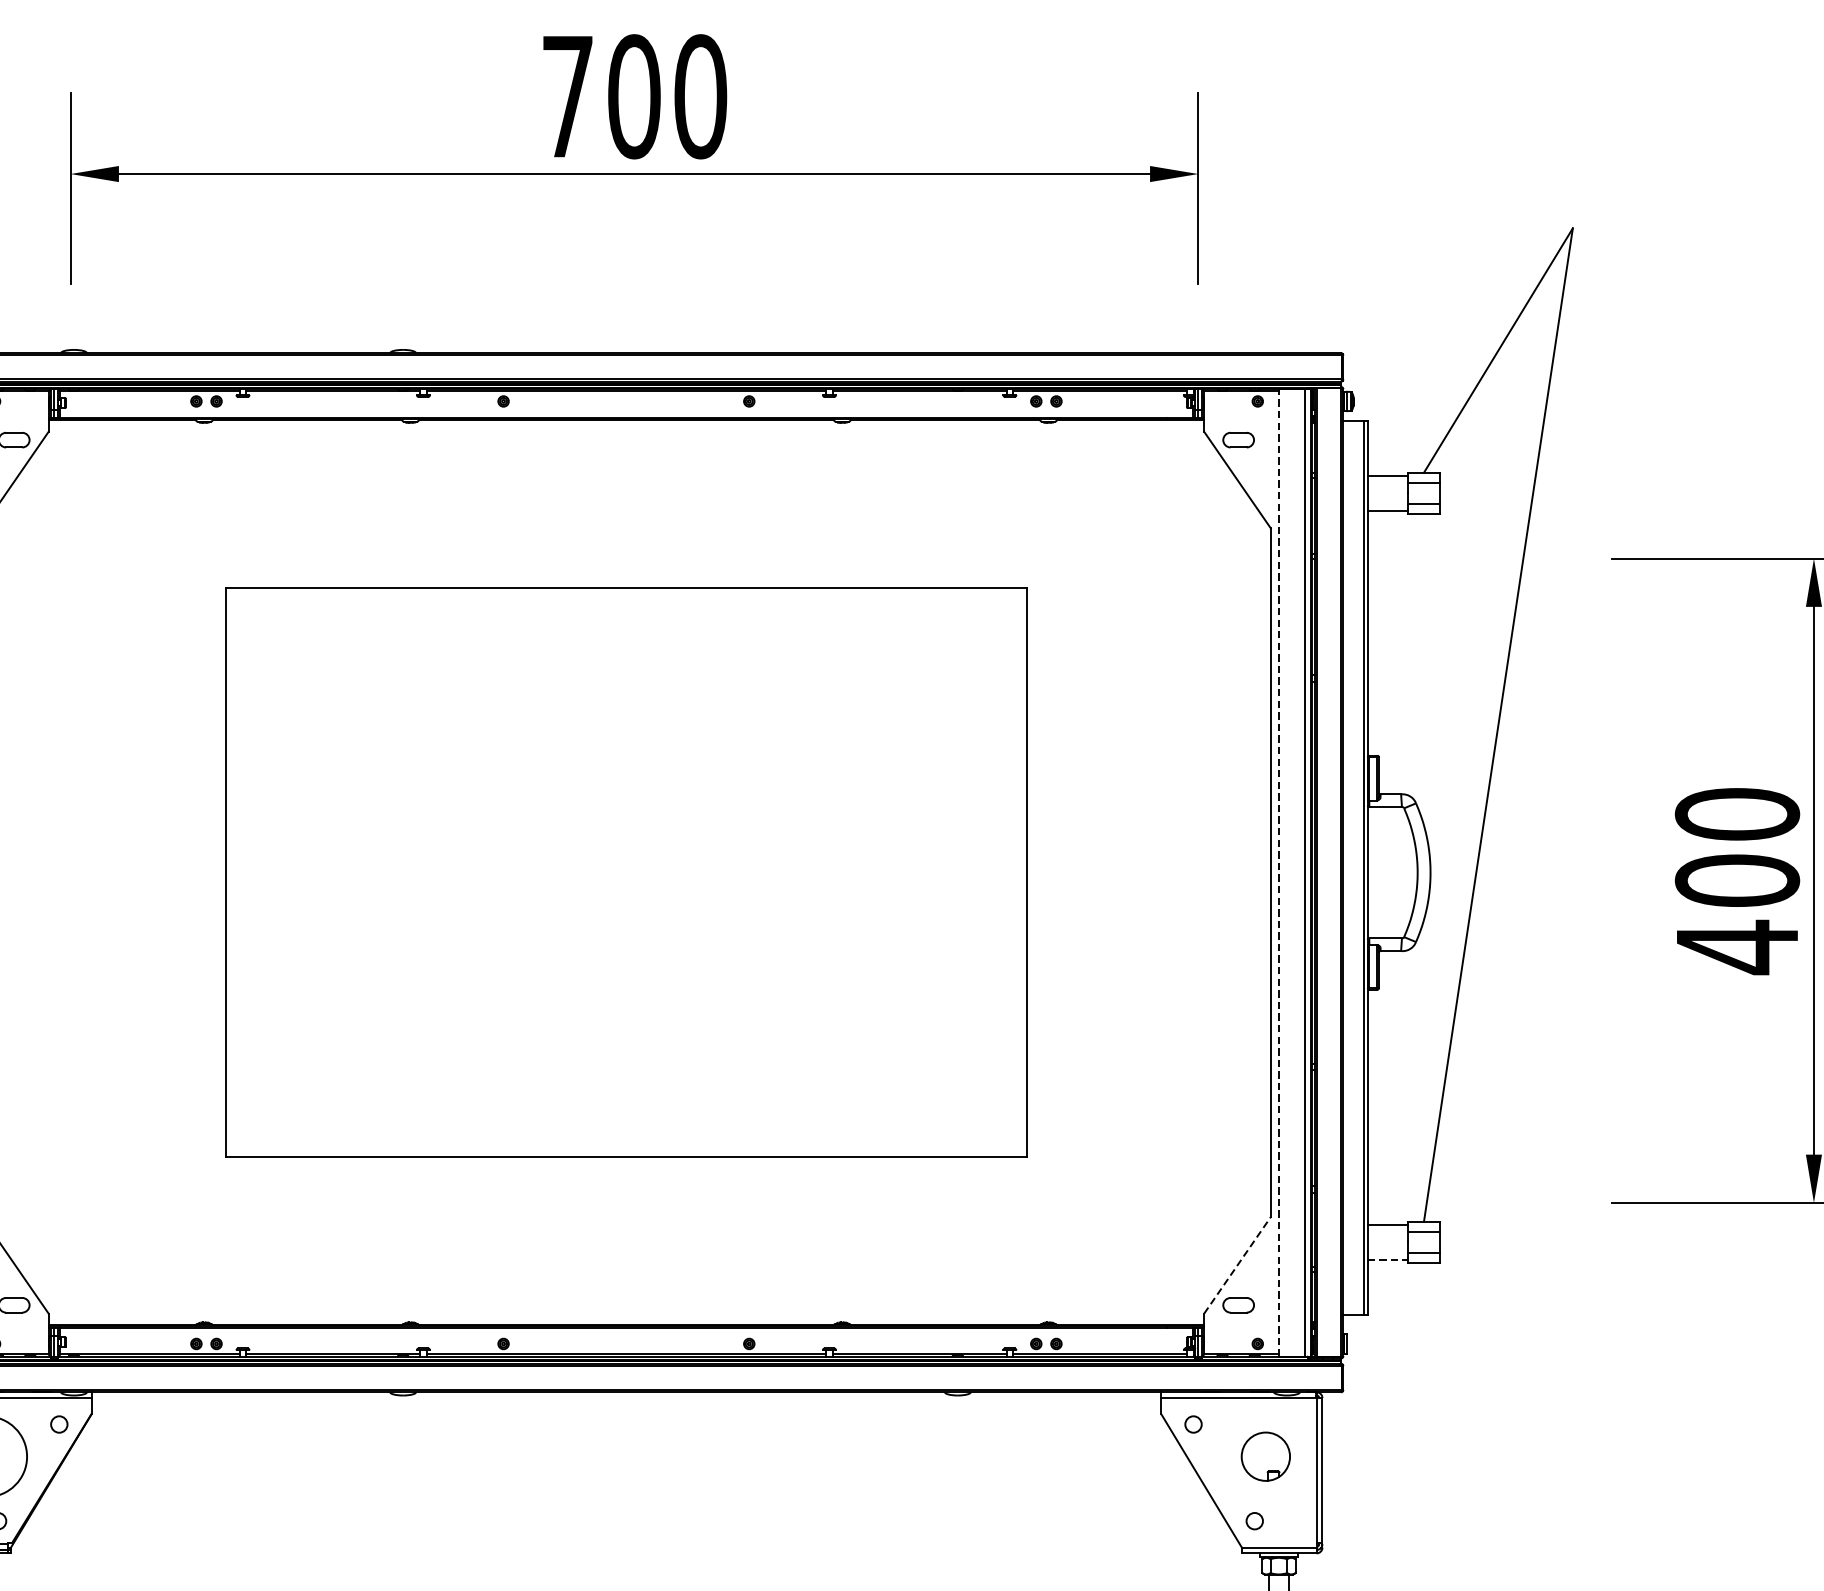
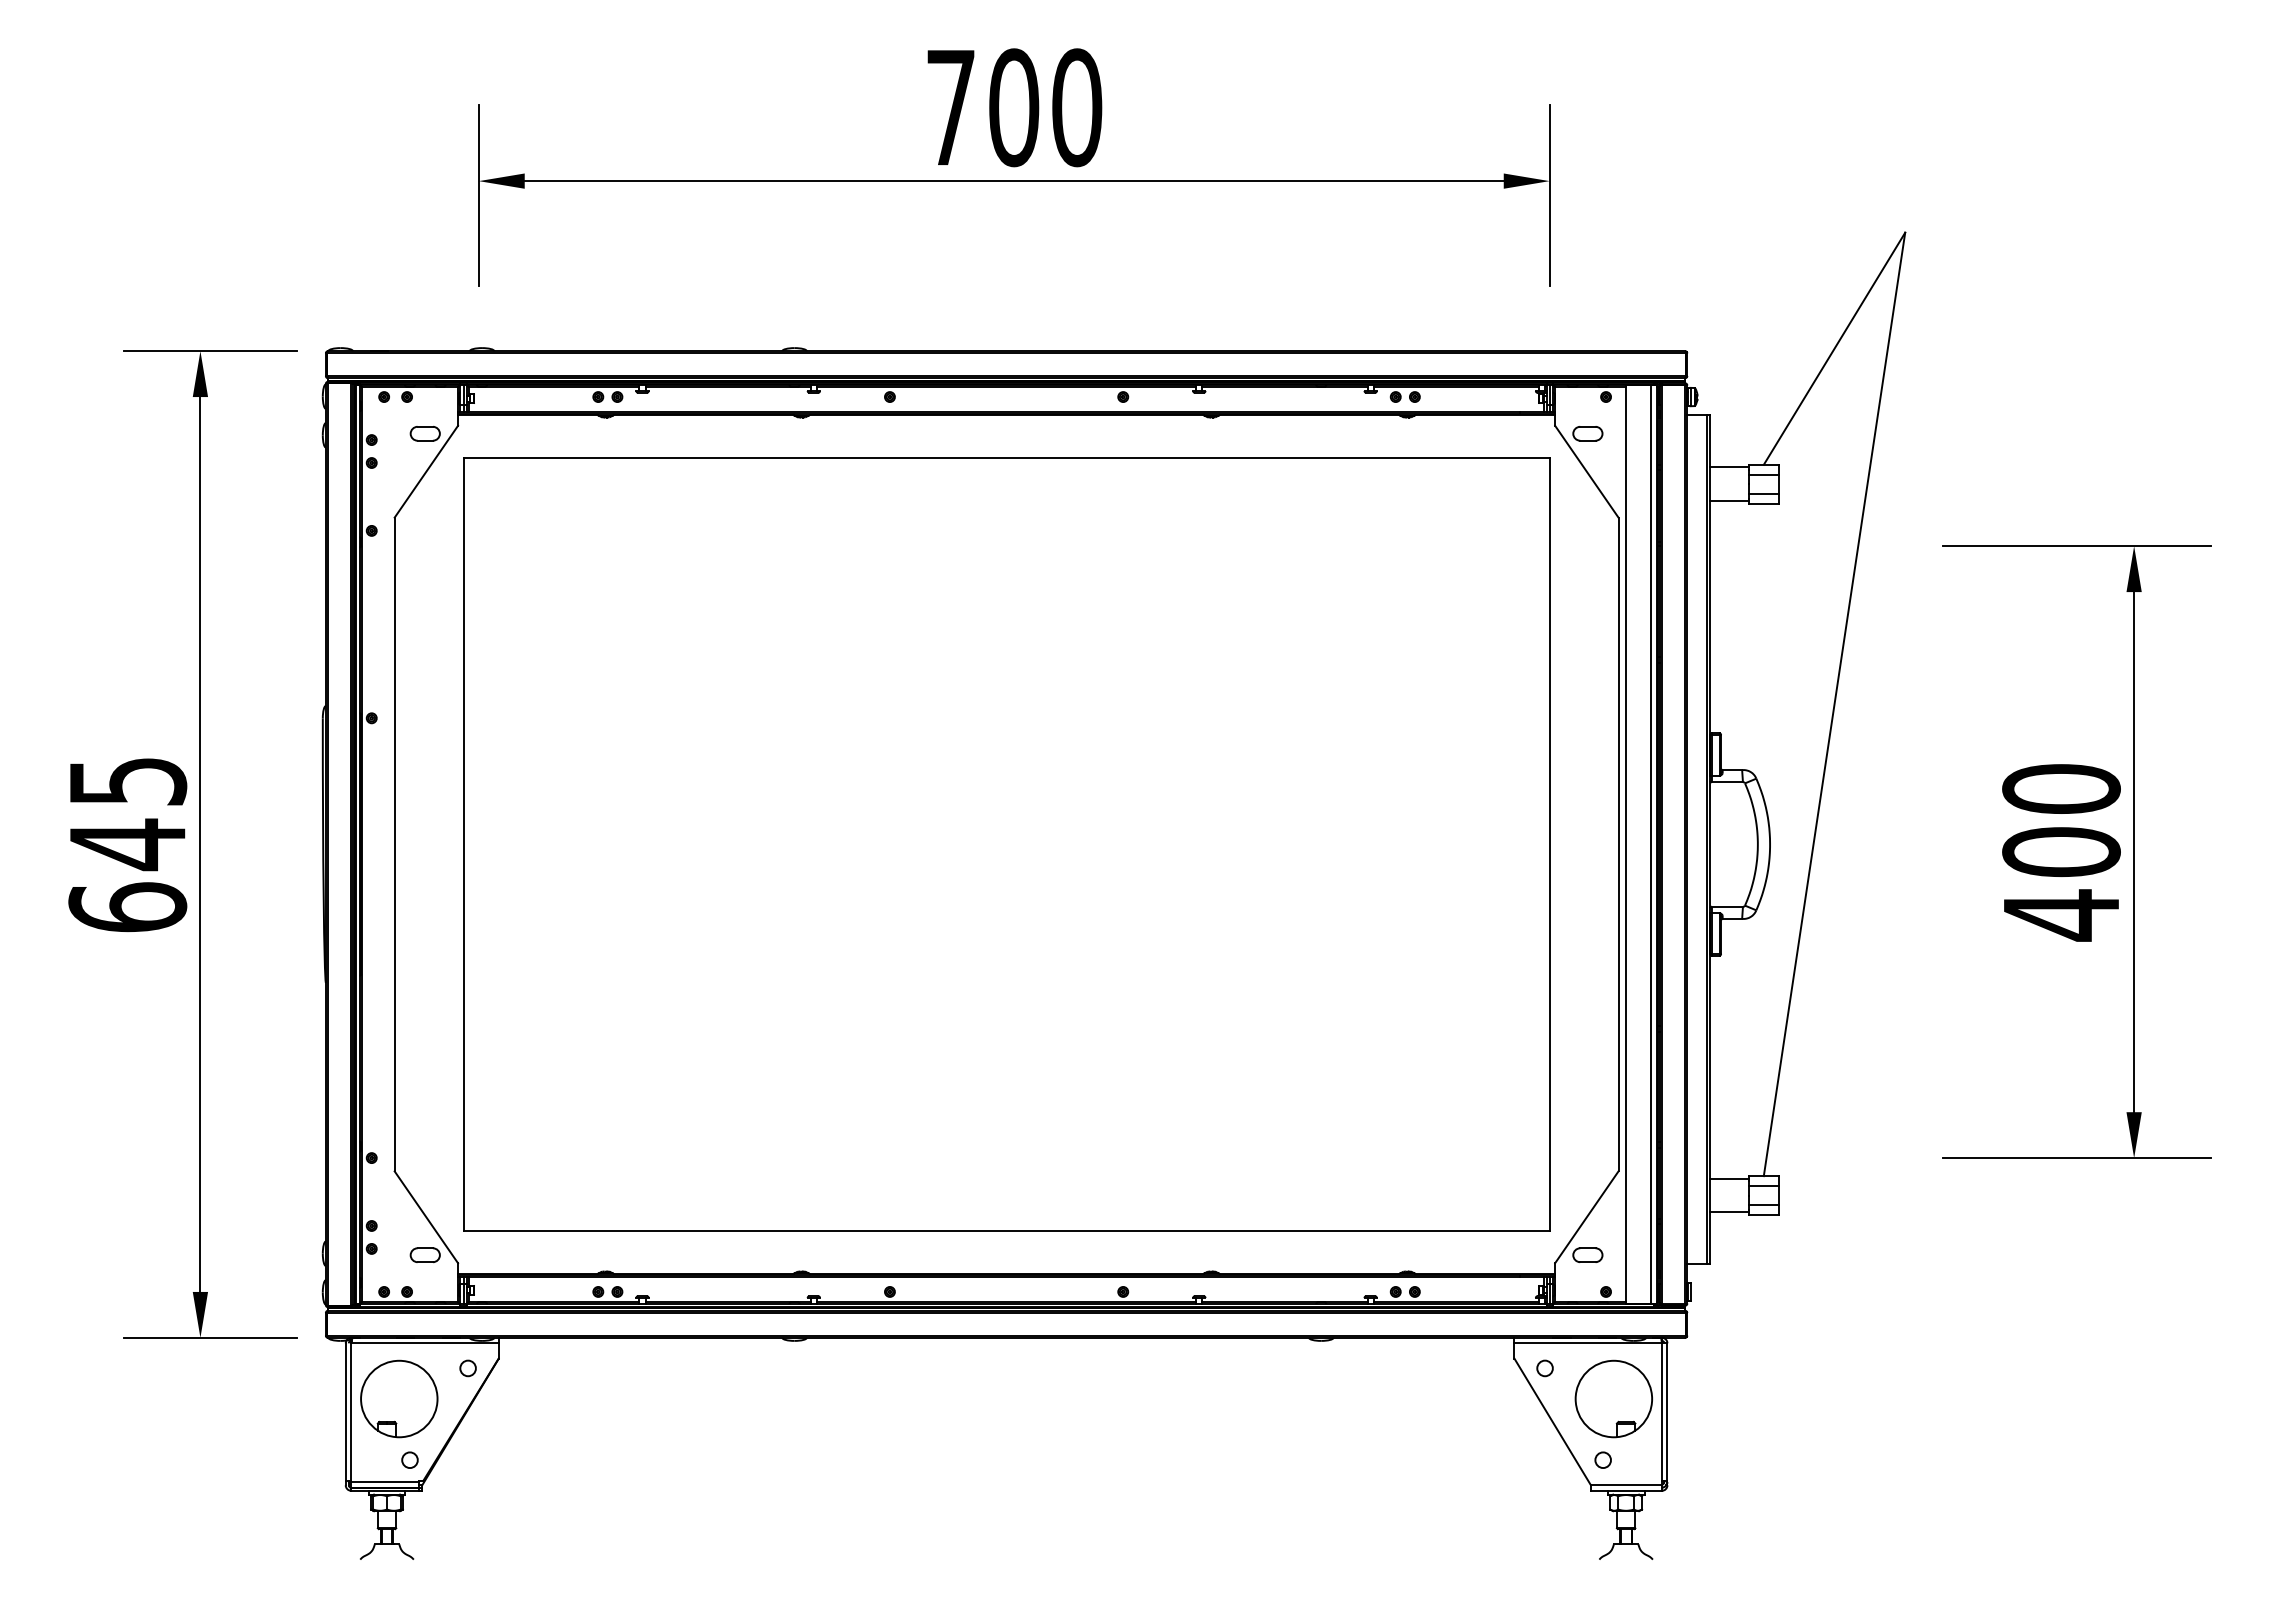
part: (626, 872) -> (1006, 844), size x1.43
line: (1279, 872) -> (1626, 844), dashed -> solid
line: (1387, 1260) -> (1729, 1212), dashed -> solid
line: (1237, 1265) -> (1586, 1217), dashed -> solid
part: (1265, 1456) -> (1613, 1398), size x1.67

